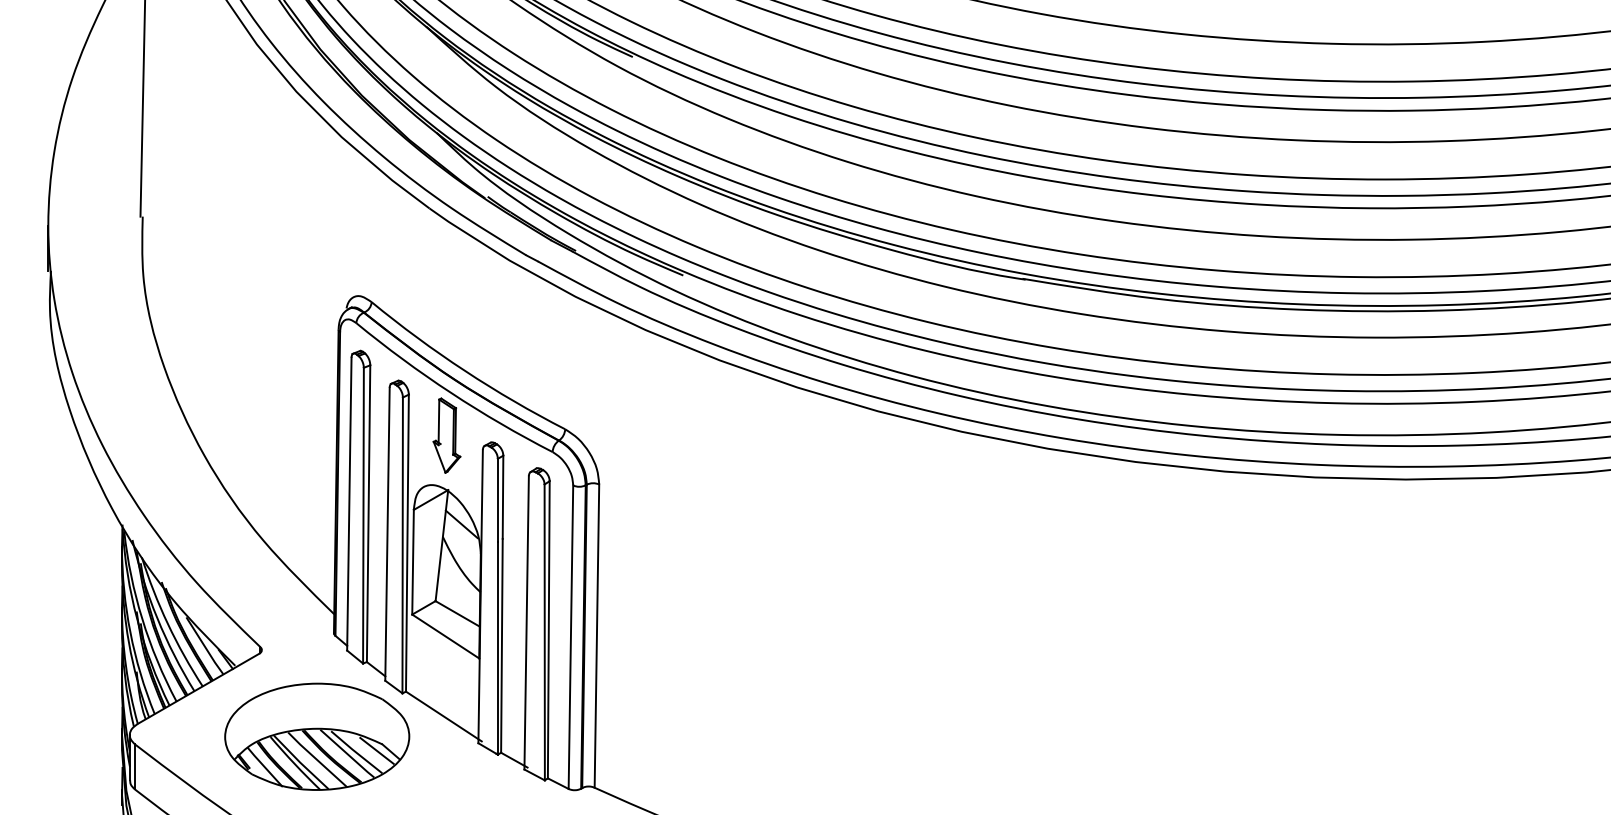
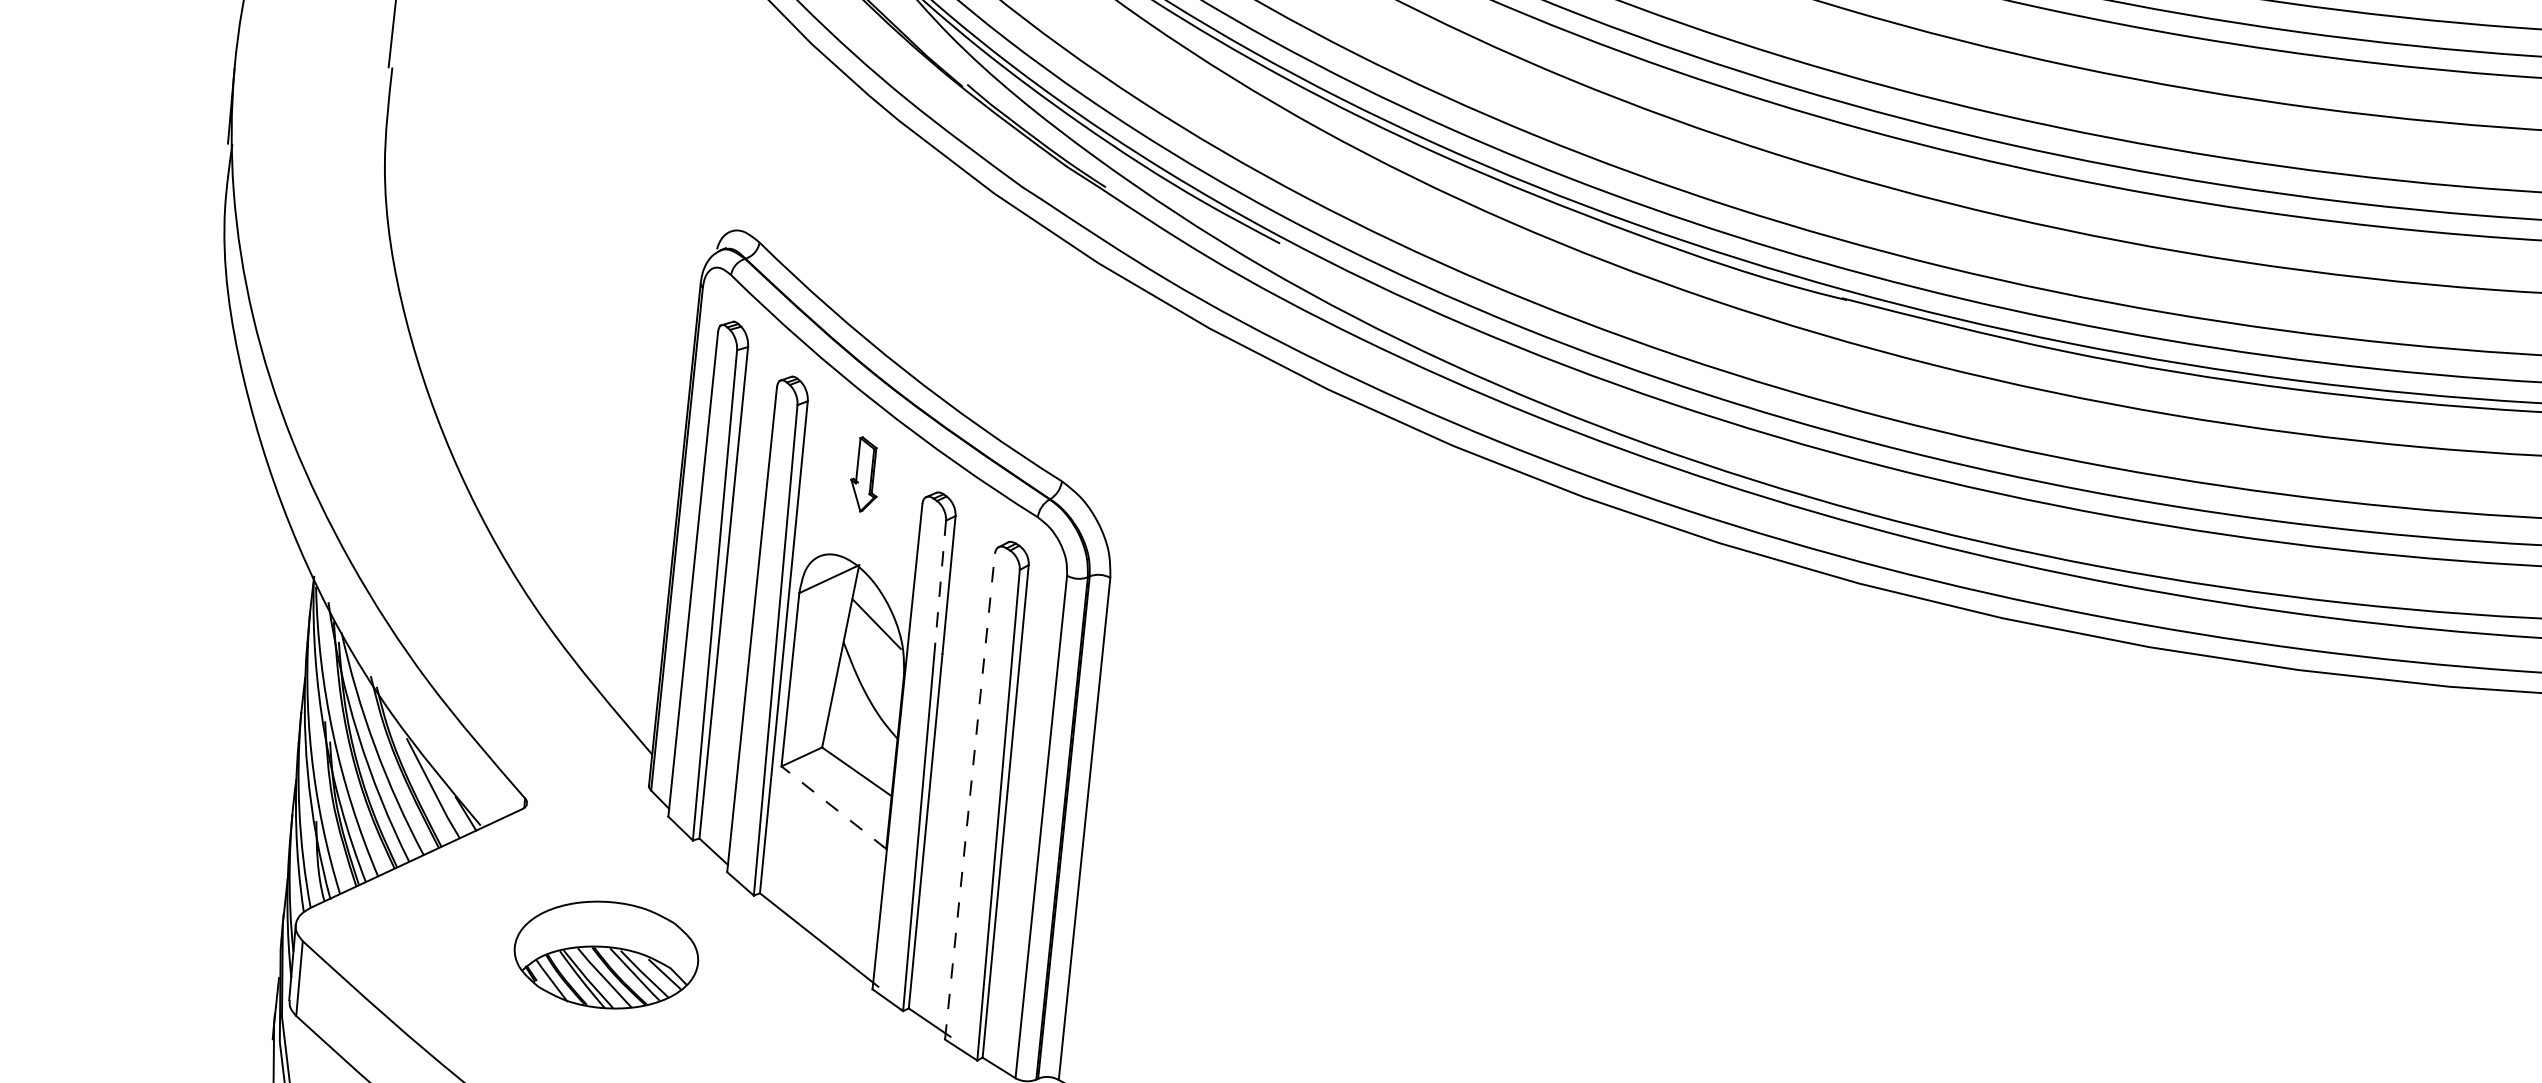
part: (446, 435) -> (864, 474), size x0.6
line: (497, 500) -> (939, 589), solid -> dashed
line: (526, 622) -> (969, 796), solid -> dashed
line: (445, 636) -> (833, 807), solid -> dashed
part: (317, 736) -> (606, 954), size x0.6

